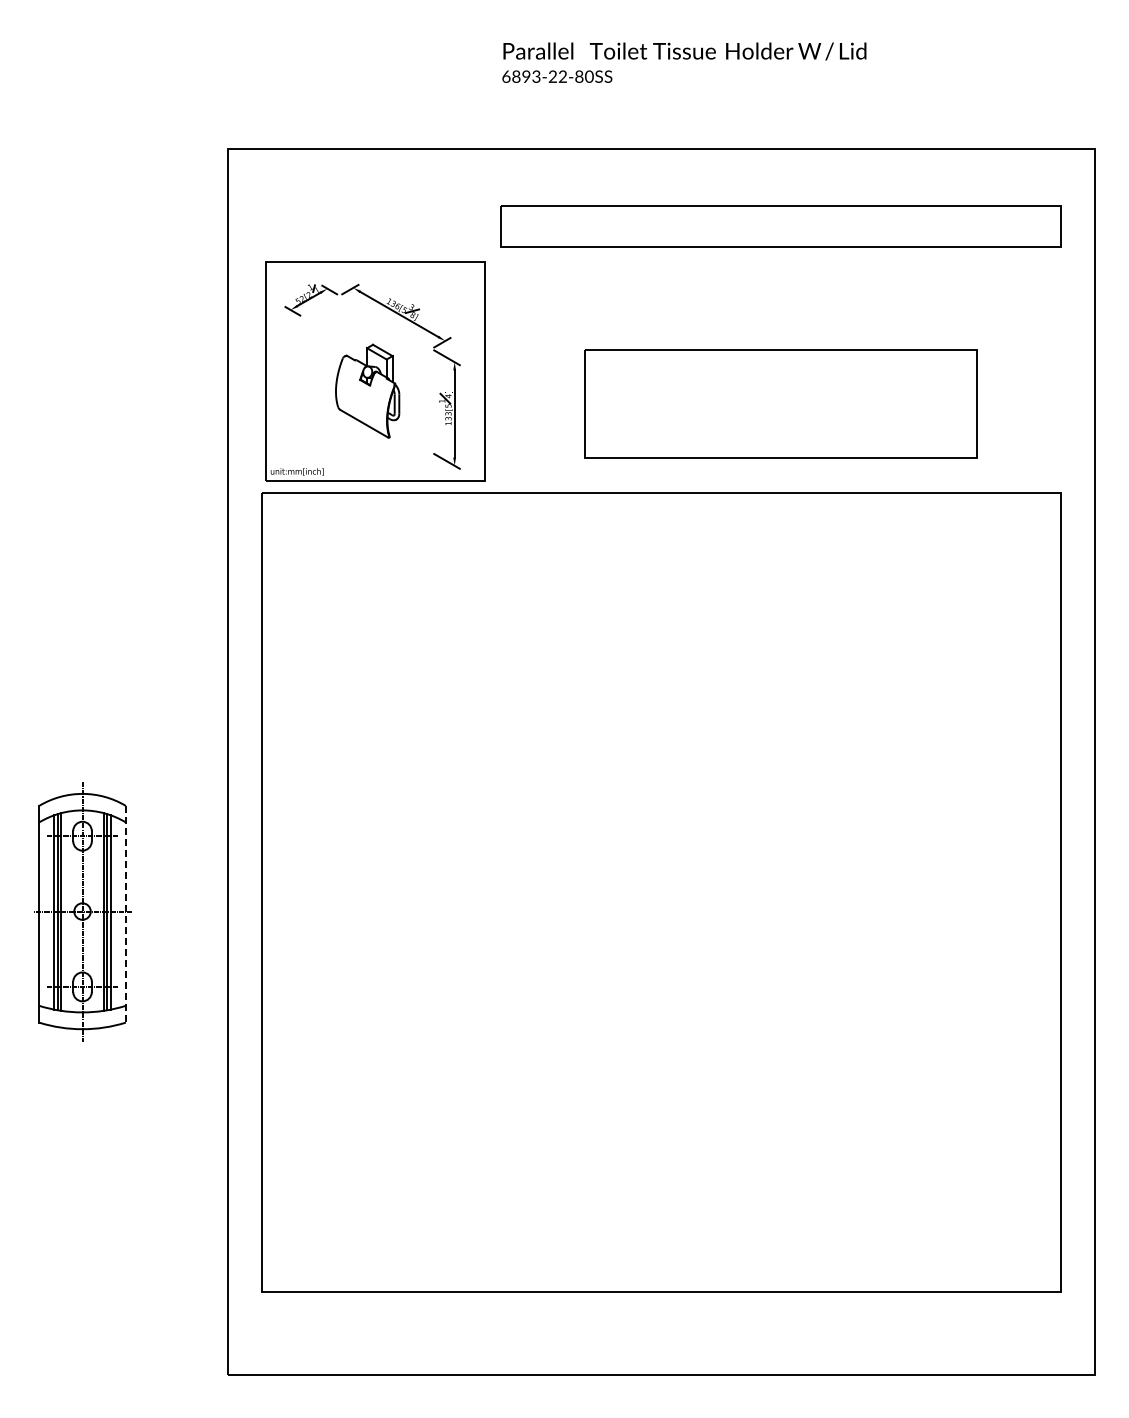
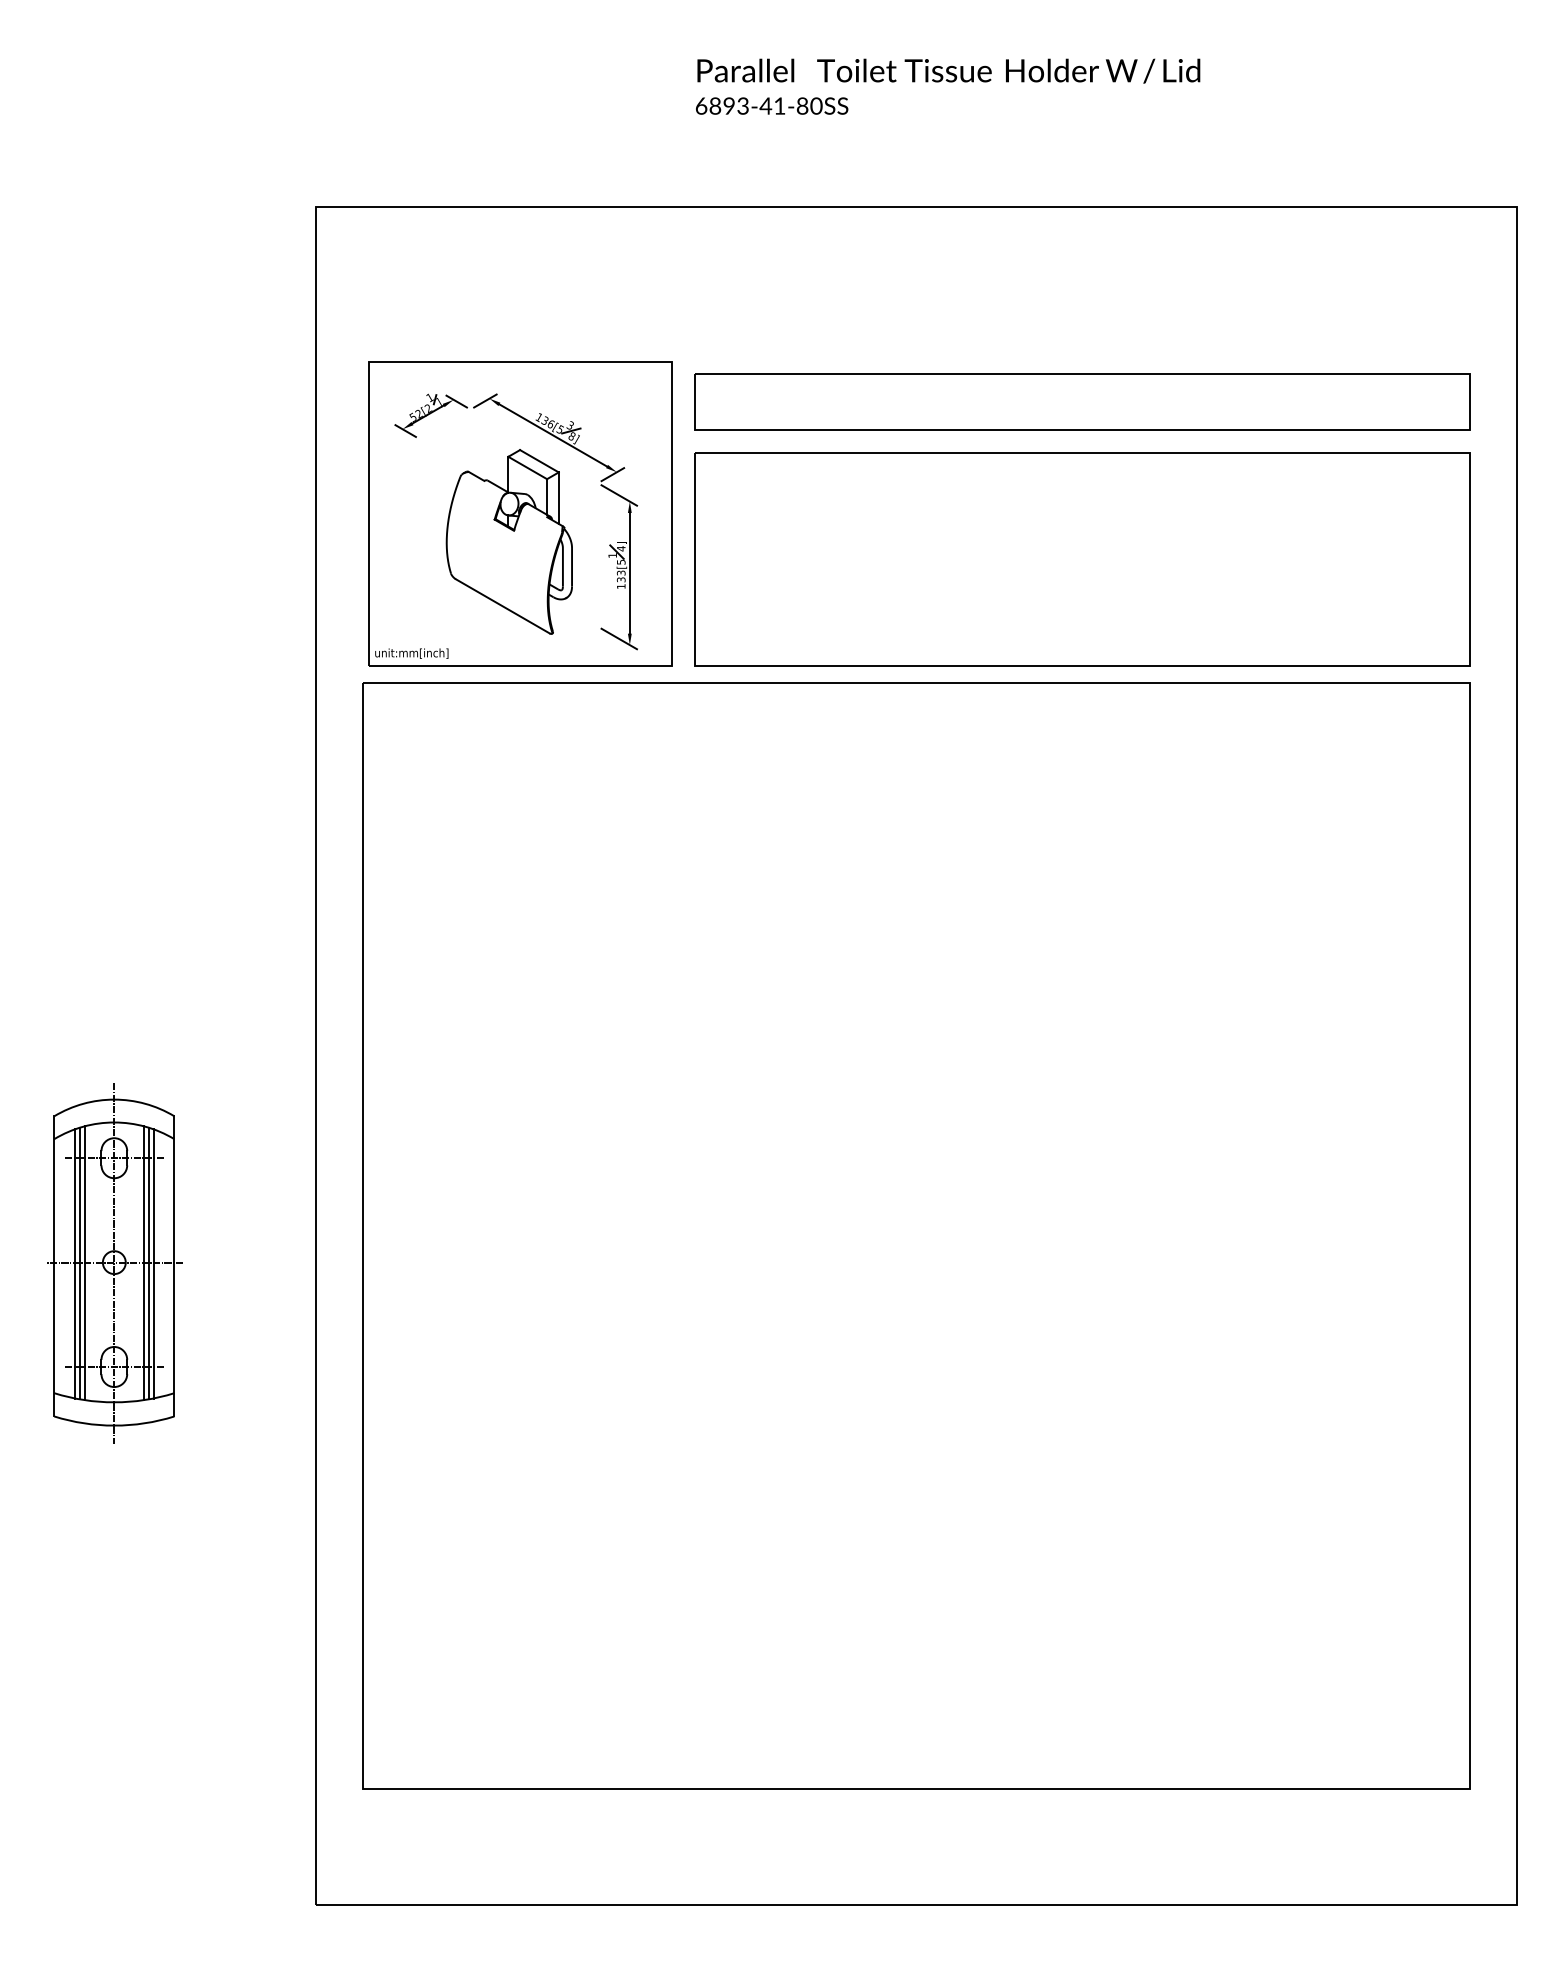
text: (557, 76) -> (772, 105), 6893-22-80SS -> 6893-41-80SS
part: (780, 226) -> (1081, 402), moved
part: (367, 390) -> (509, 540), size x1.43
part: (780, 403) -> (1081, 558), size x1.43
line: (125, 914) -> (173, 1266), dashed -> solid

